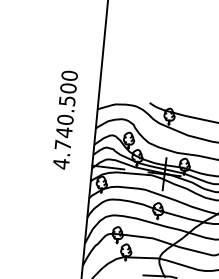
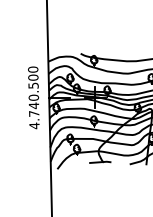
text: (64, 119) -> (33, 97), moved

